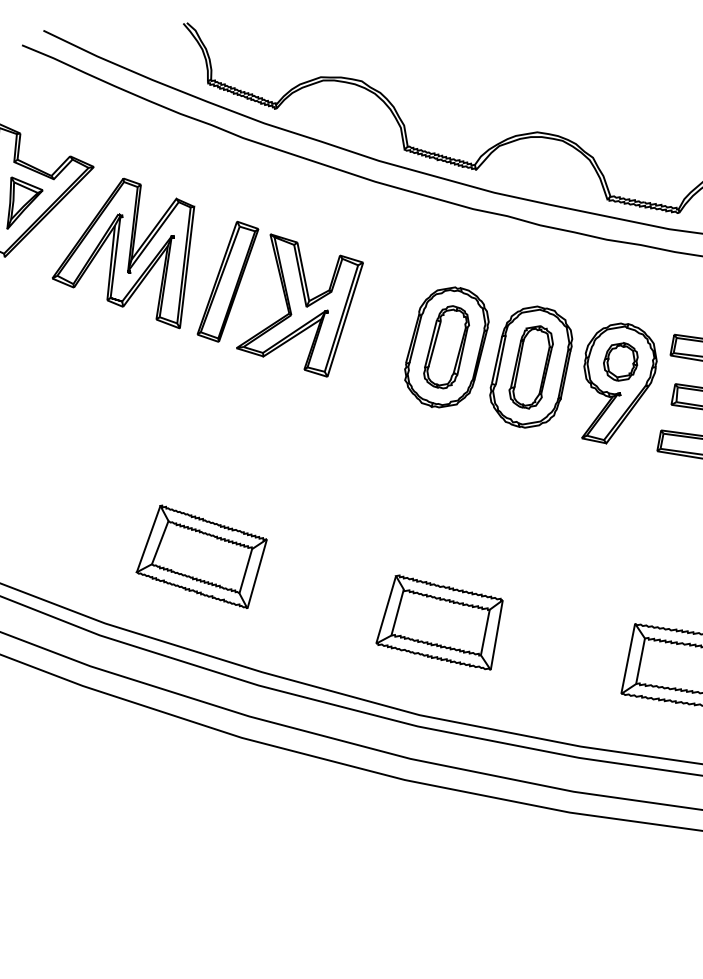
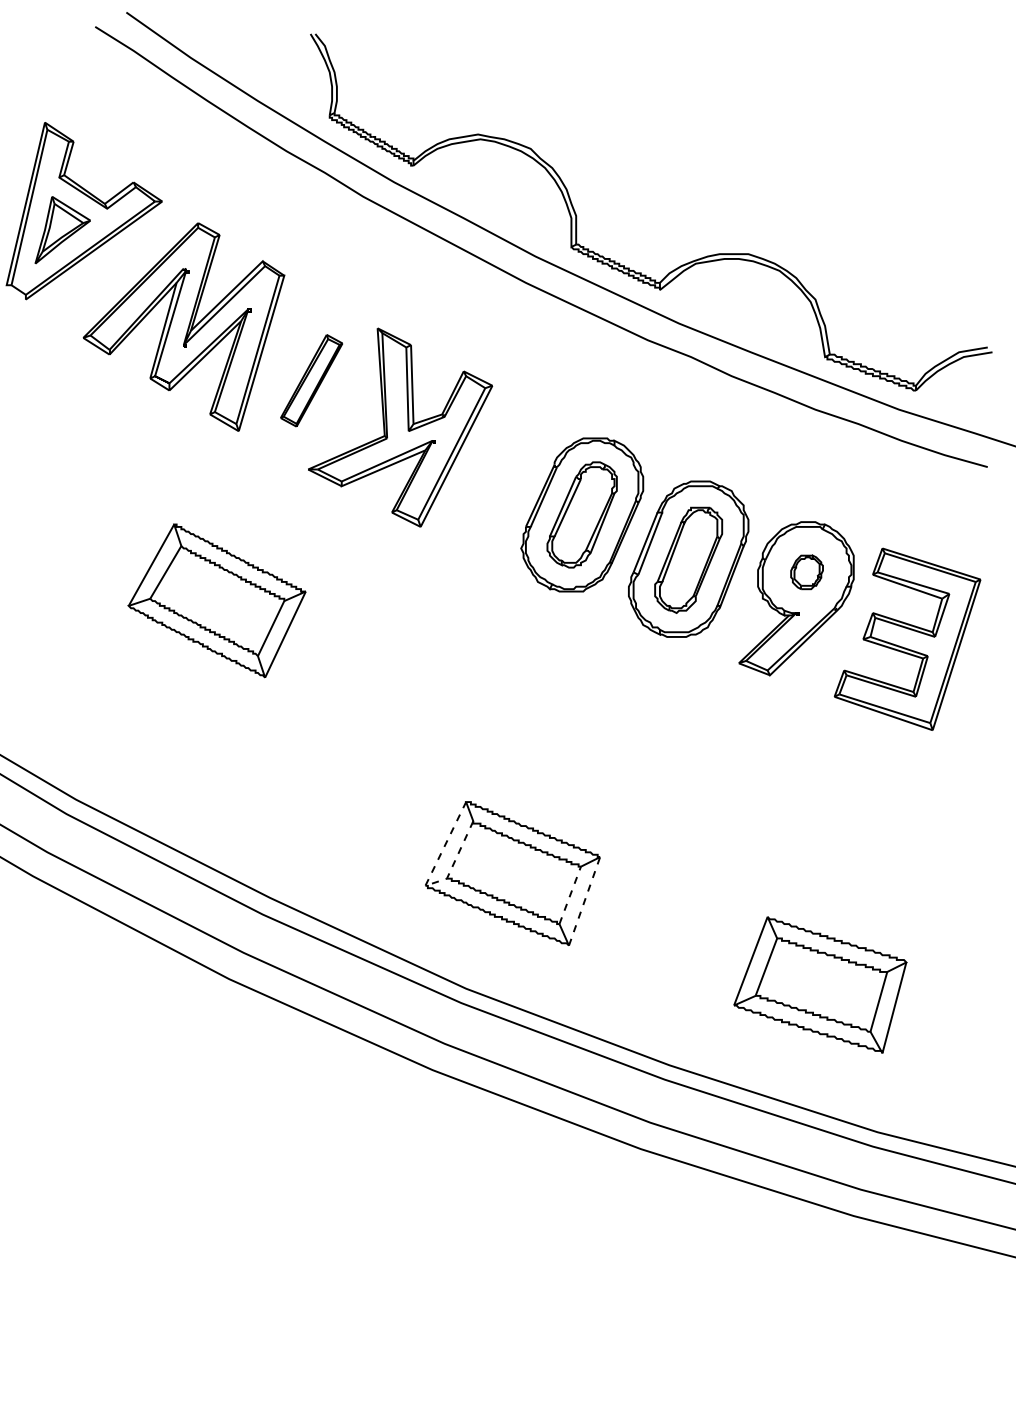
part: (227, 281) -> (311, 380), size x0.6
part: (620, 362) -> (806, 572), size x0.7
part: (201, 557) -> (216, 600), moved
line: (485, 632) -> (570, 895), solid -> dashed
line: (496, 635) -> (584, 901), solid -> dashed
line: (376, 641) -> (426, 883), solid -> dashed

